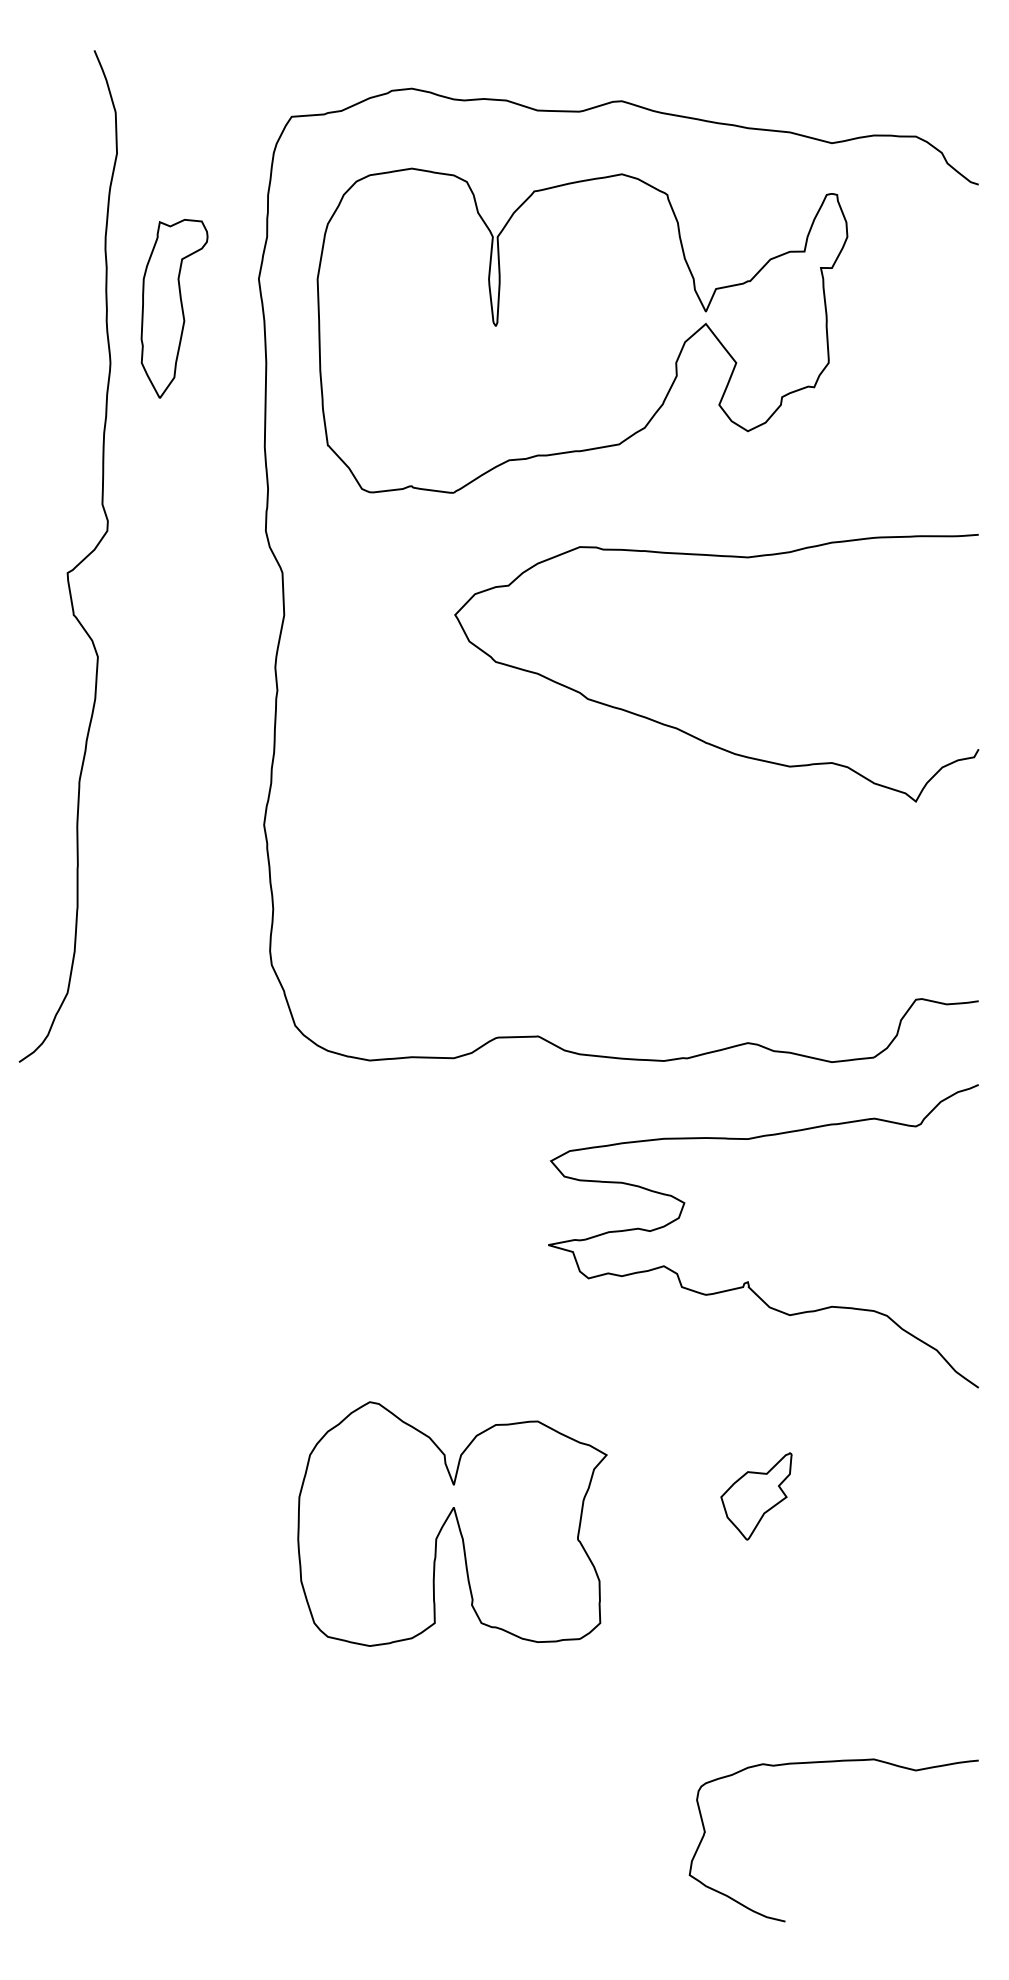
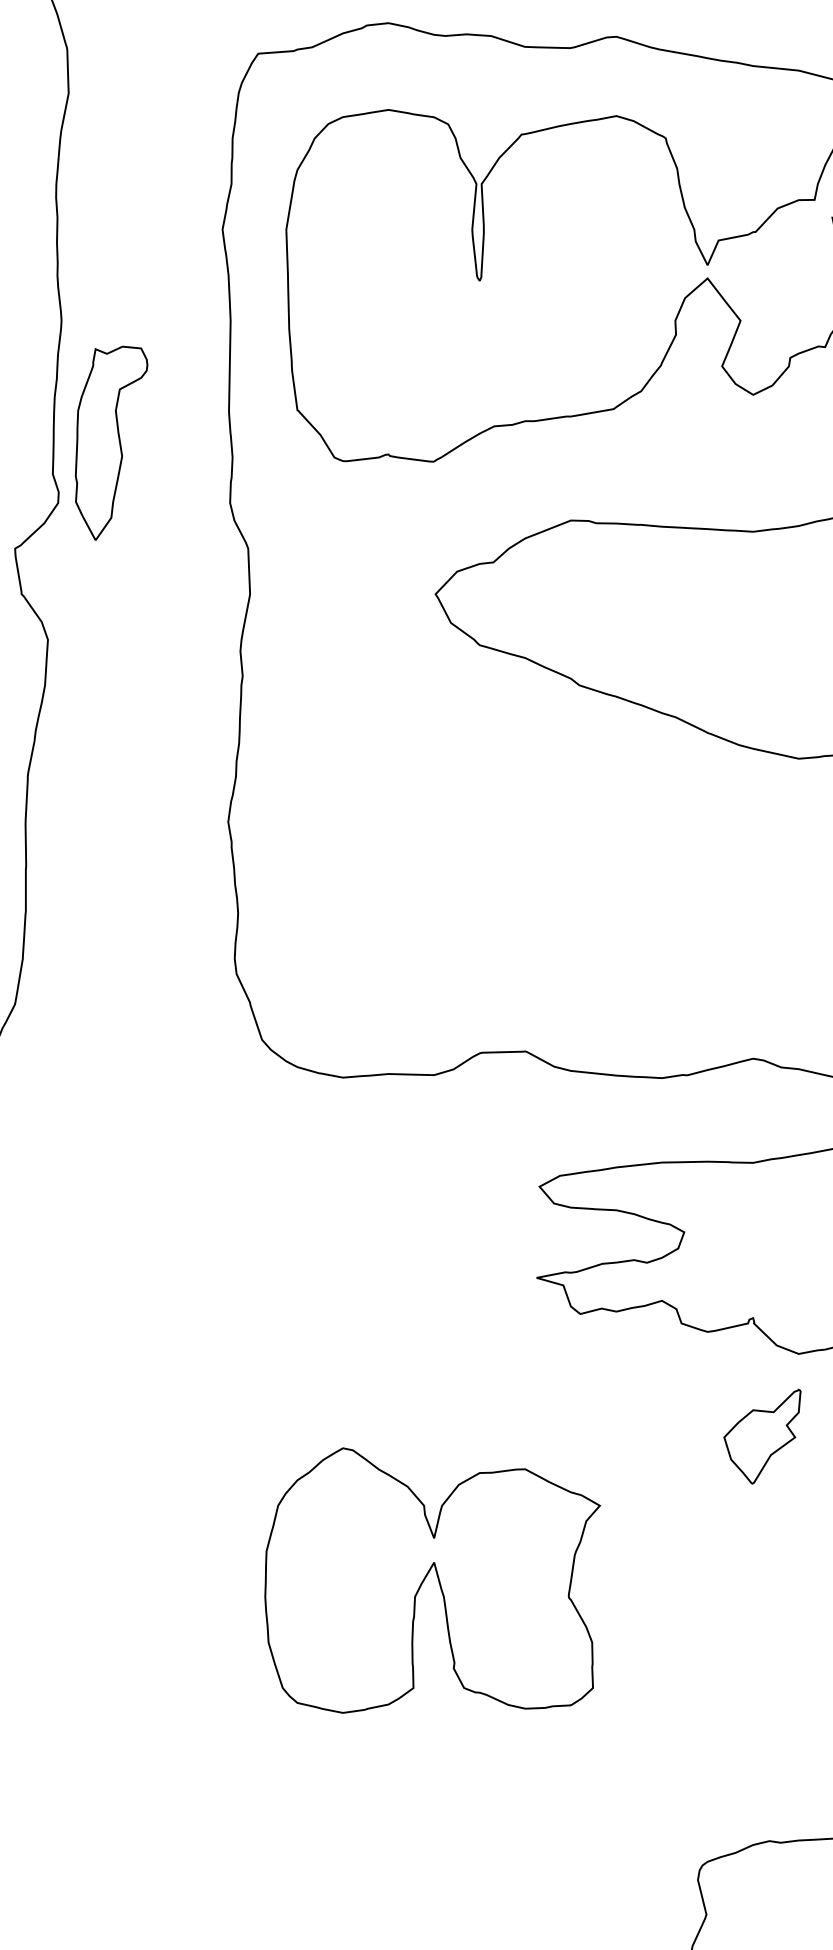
part: (174, 308) -> (111, 442), moved
part: (756, 1496) -> (762, 1436), moved

